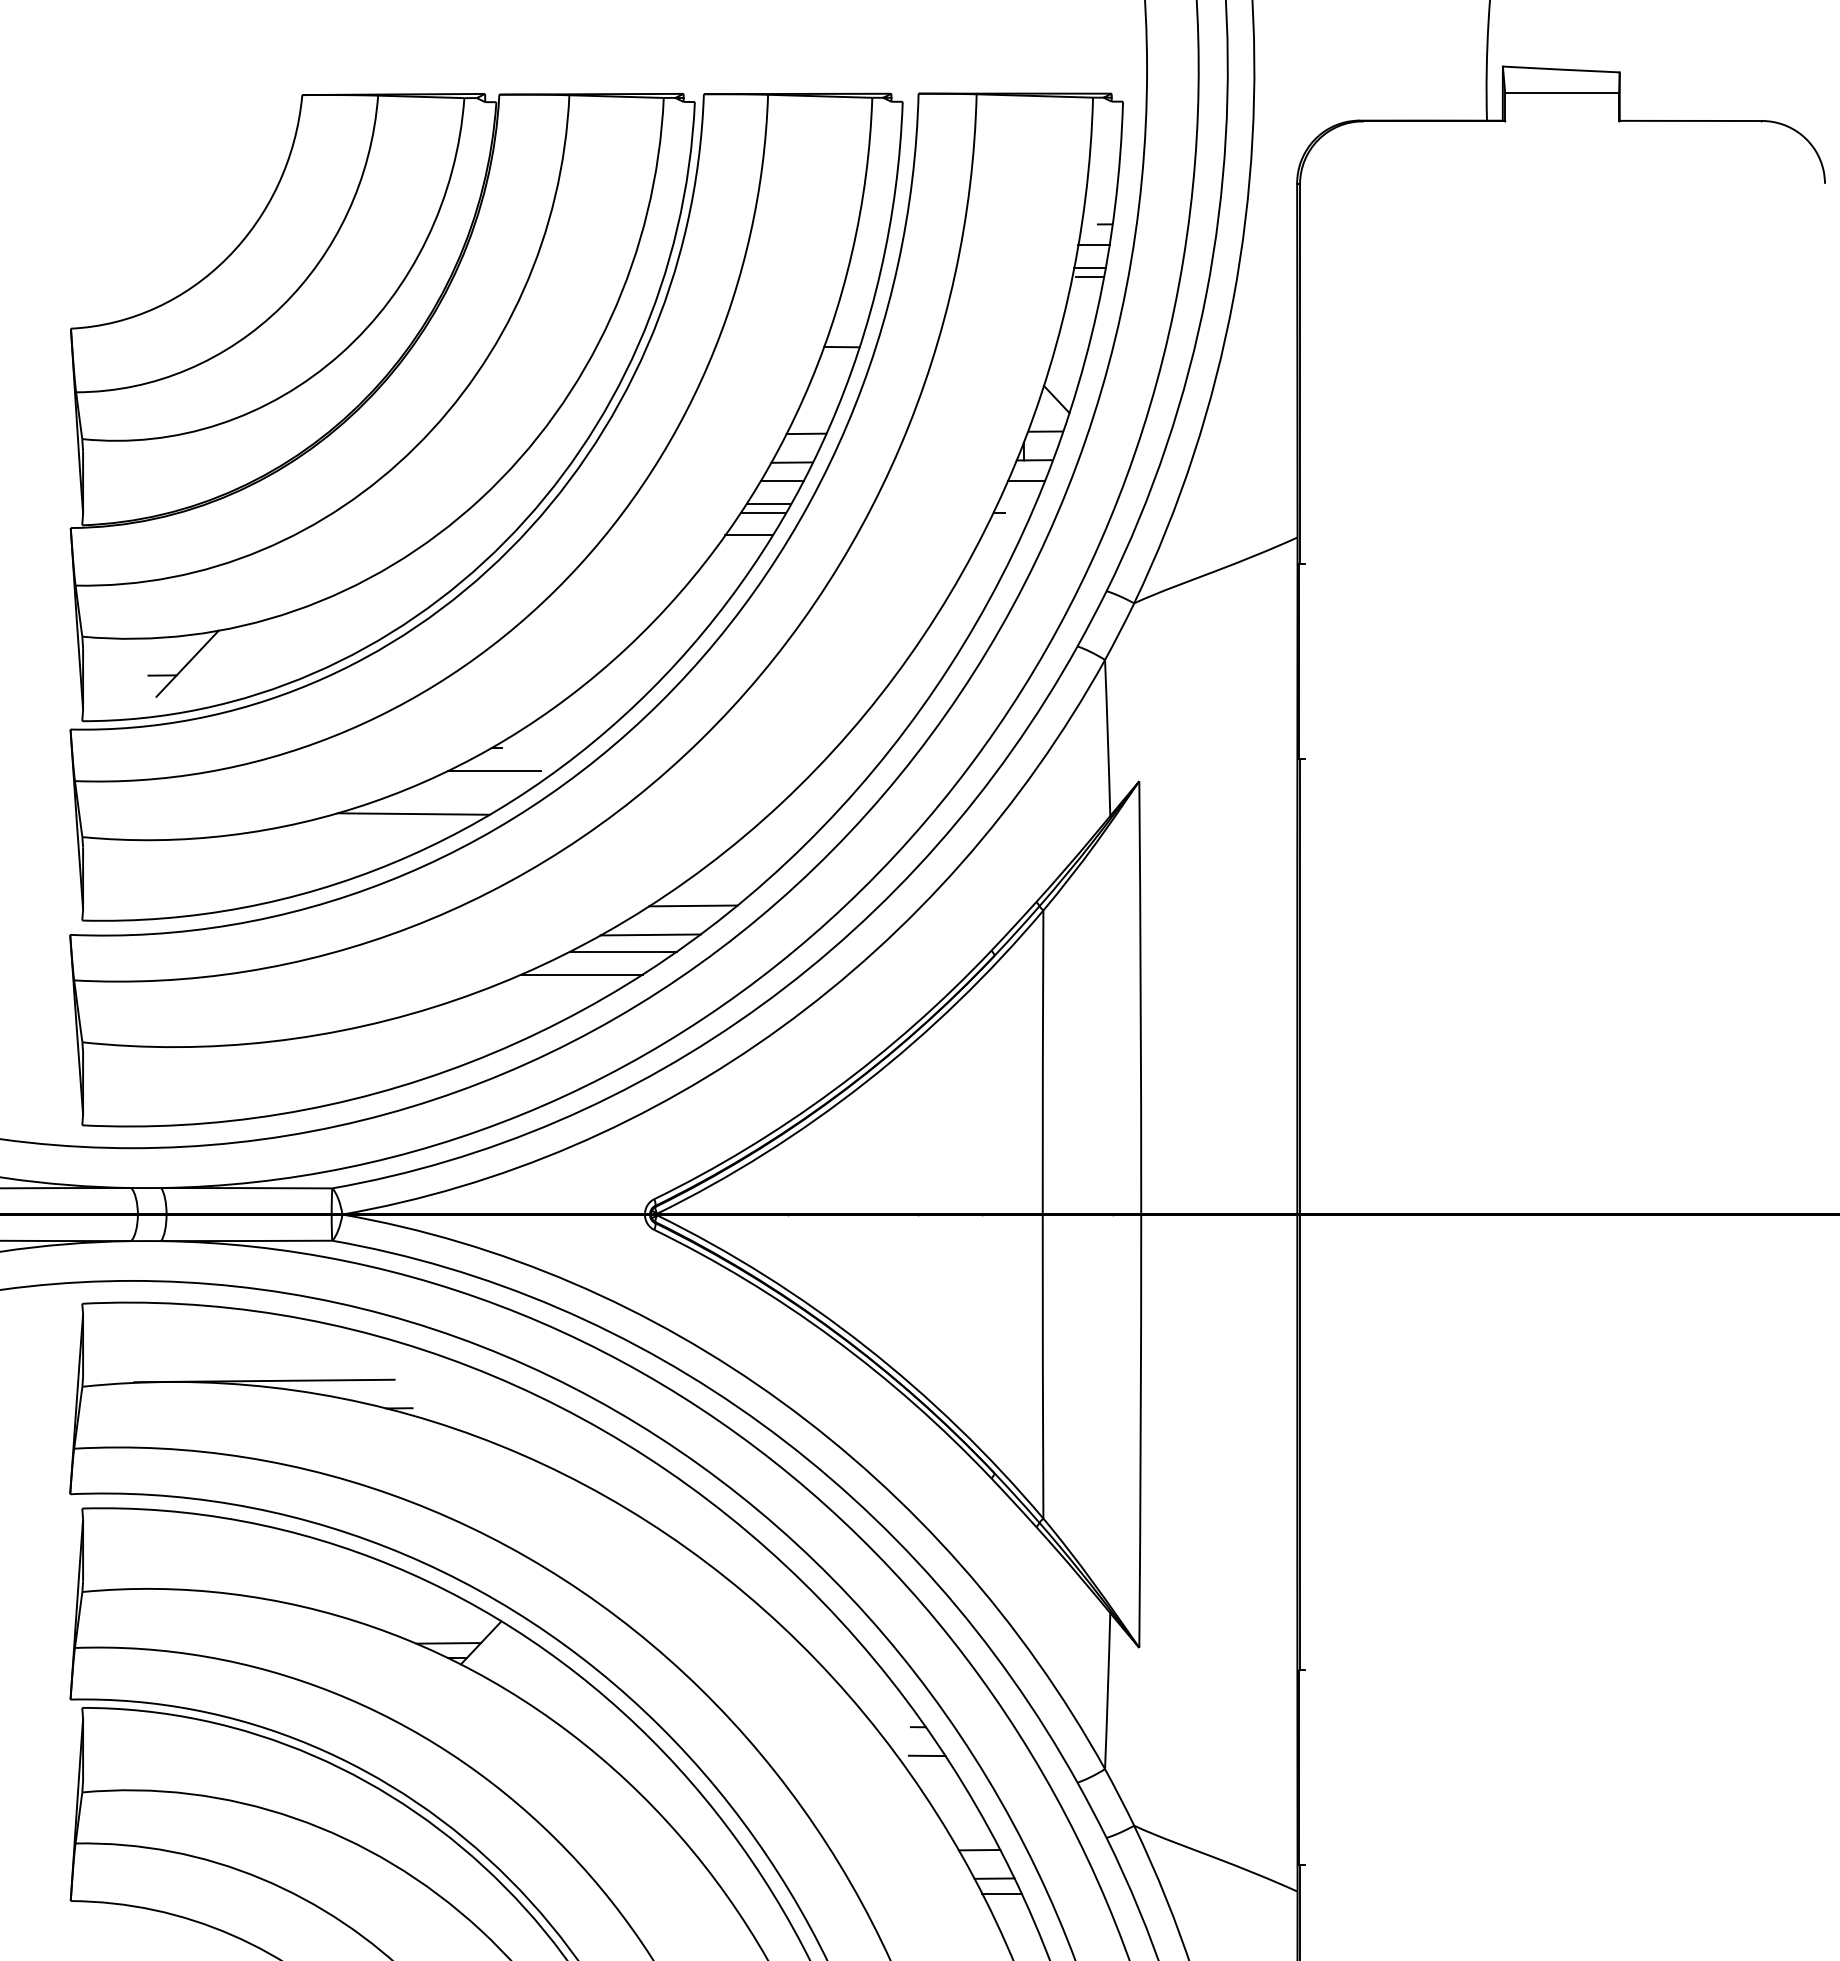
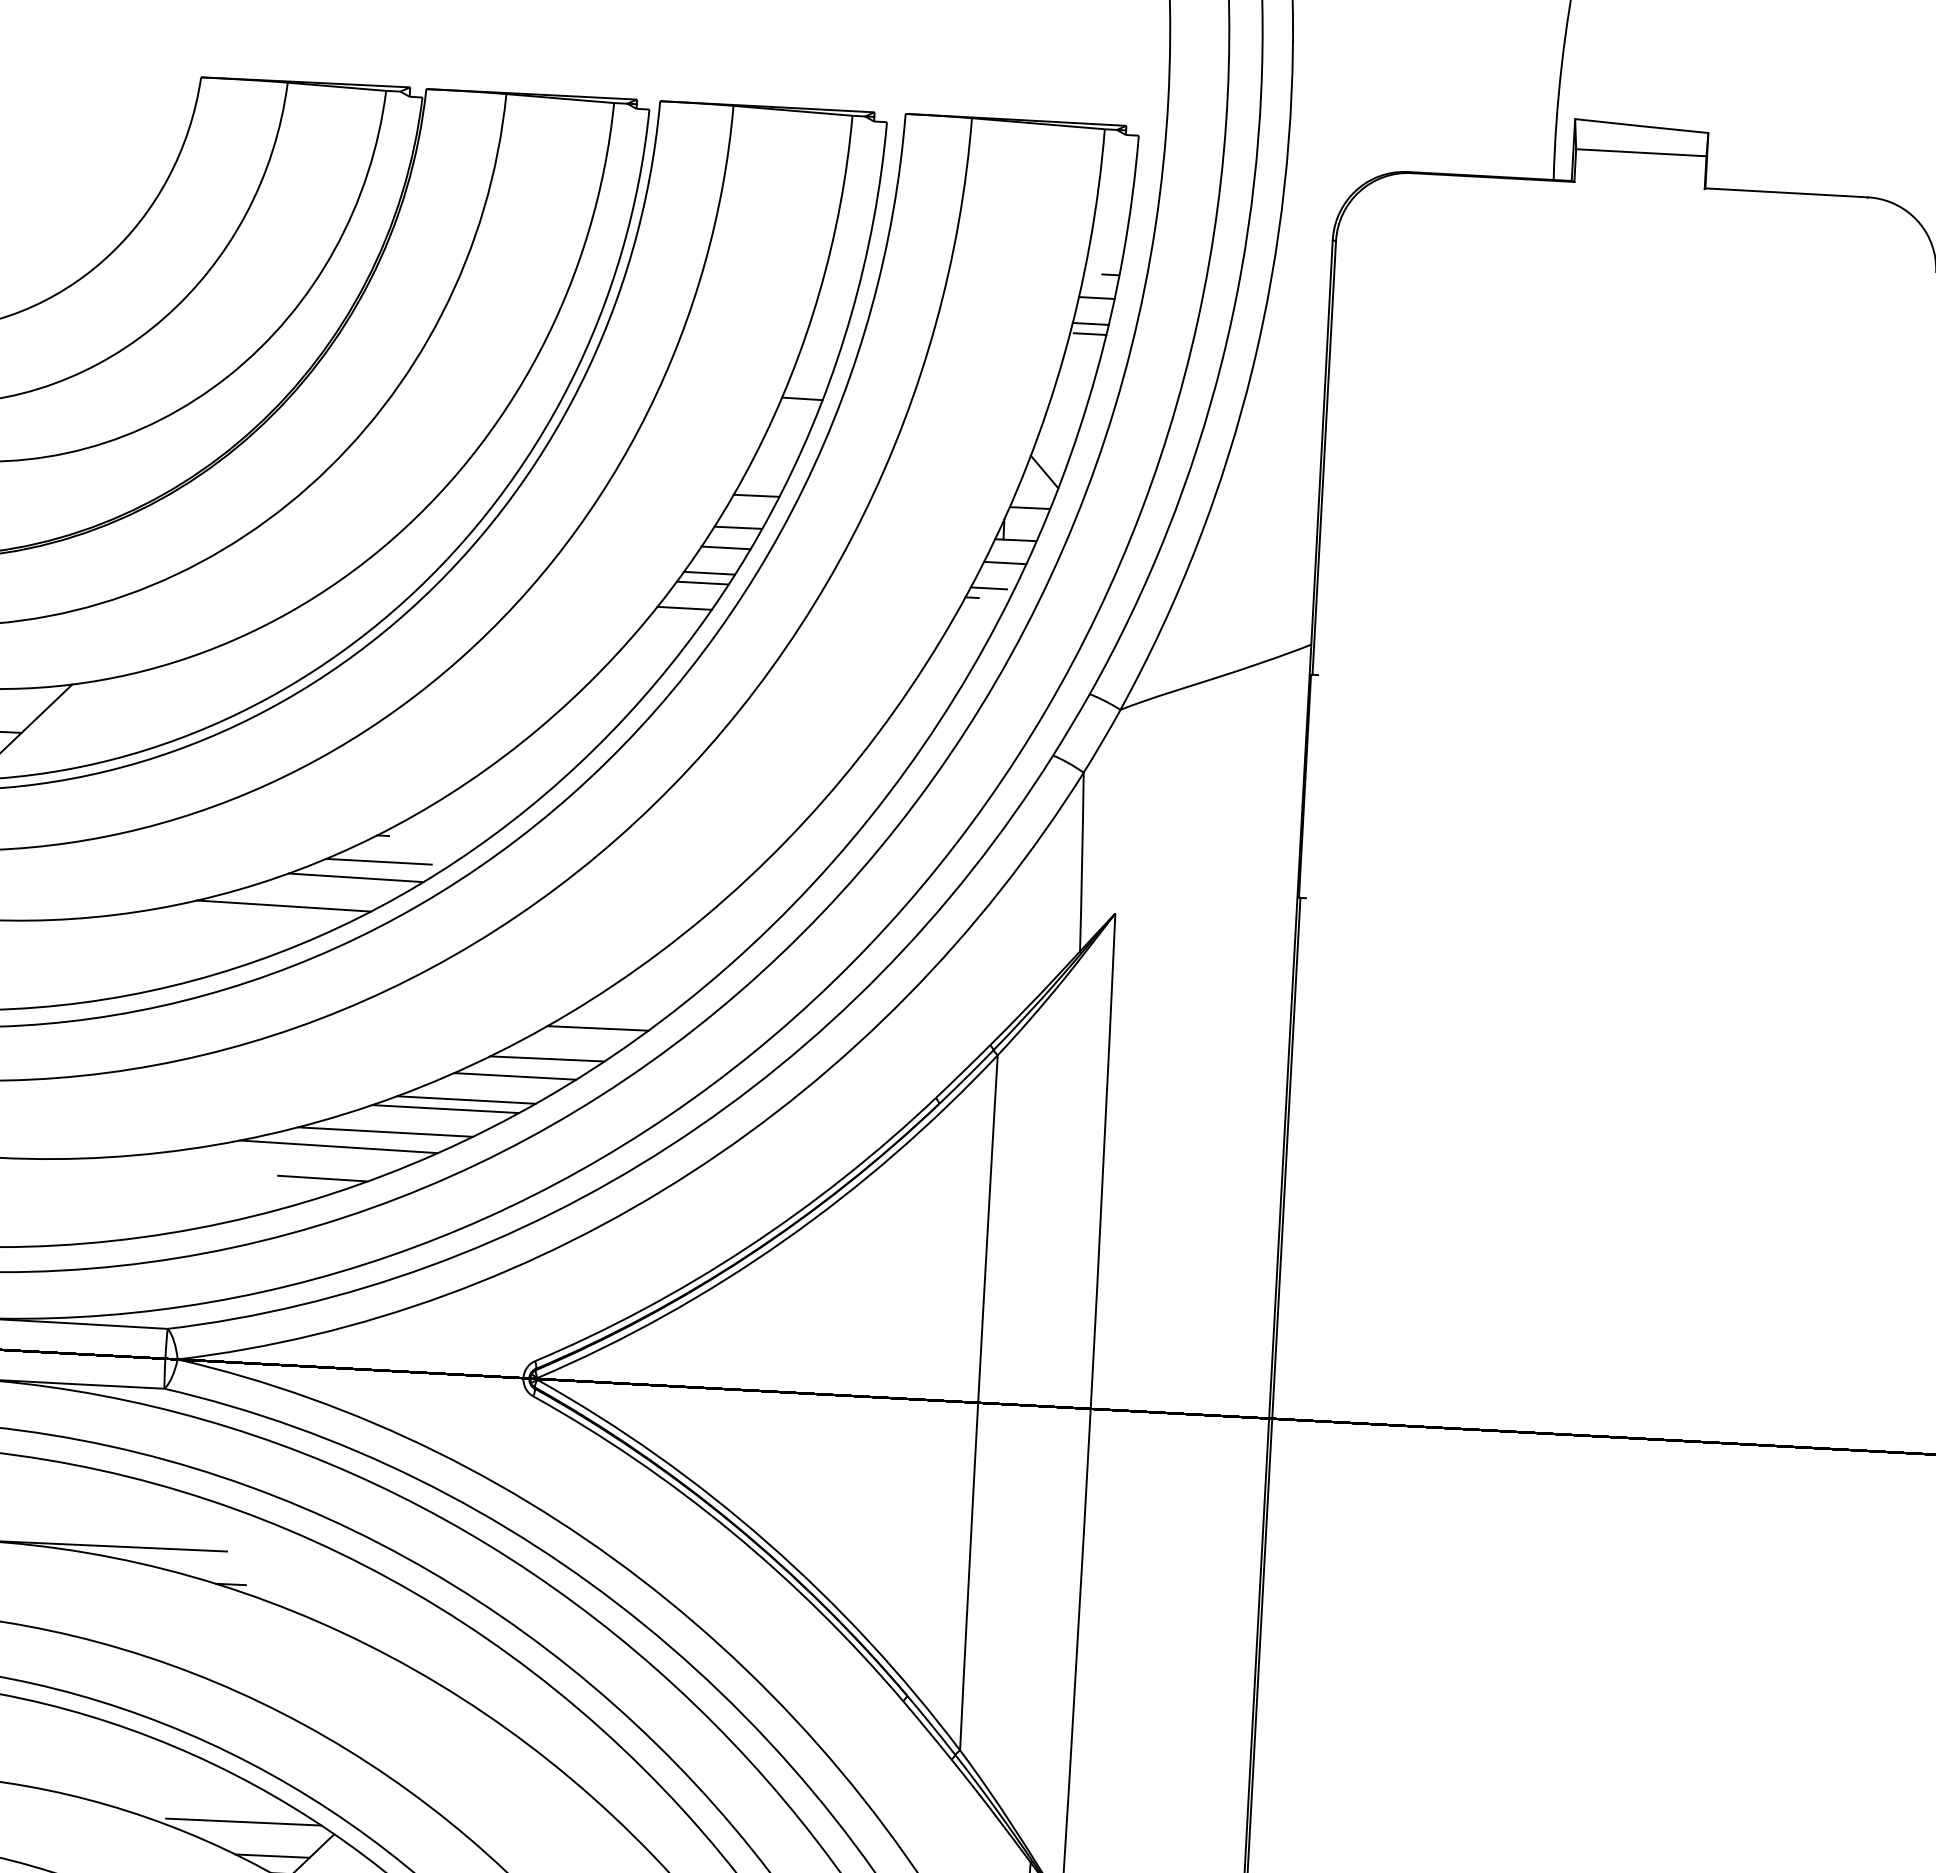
line: (1013, 503) -> (988, 588), added
line: (475, 785) -> (356, 877), added
line: (564, 983) -> (445, 1109), added
line: (512, 1006) -> (384, 1132), added
line: (472, 1021) -> (338, 1146), added
line: (460, 1049) -> (322, 1178), added
line: (421, 1614) -> (243, 1821), added

